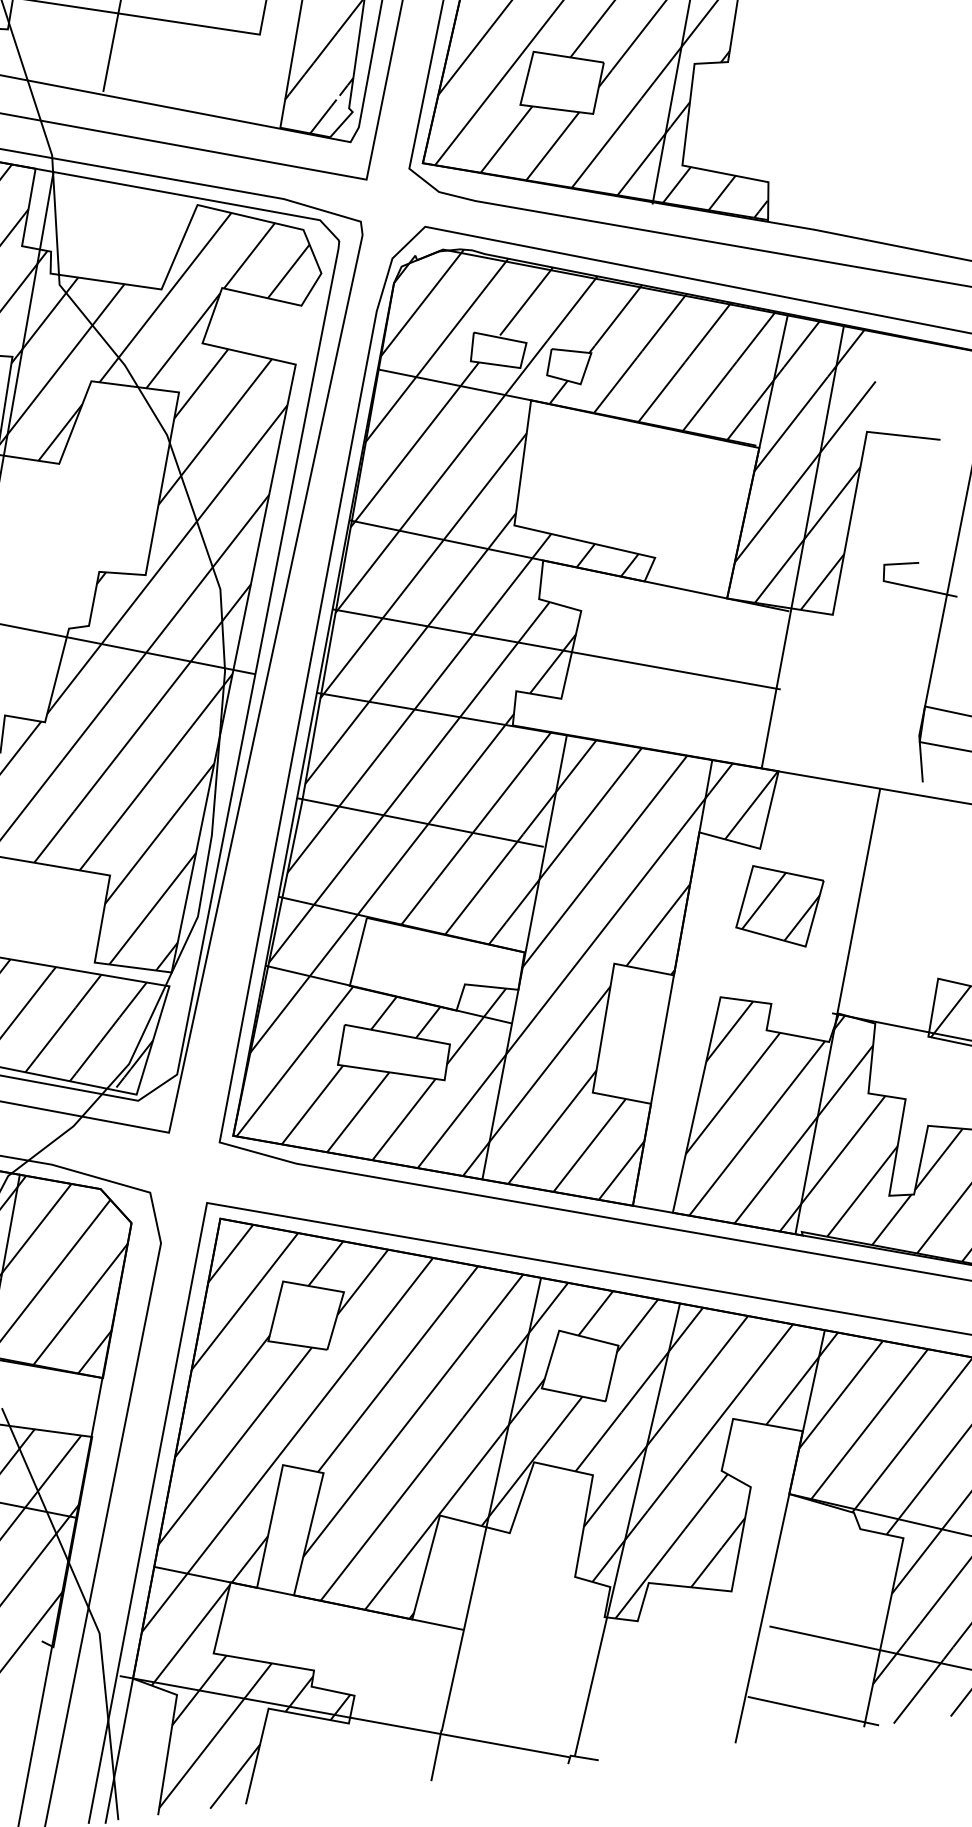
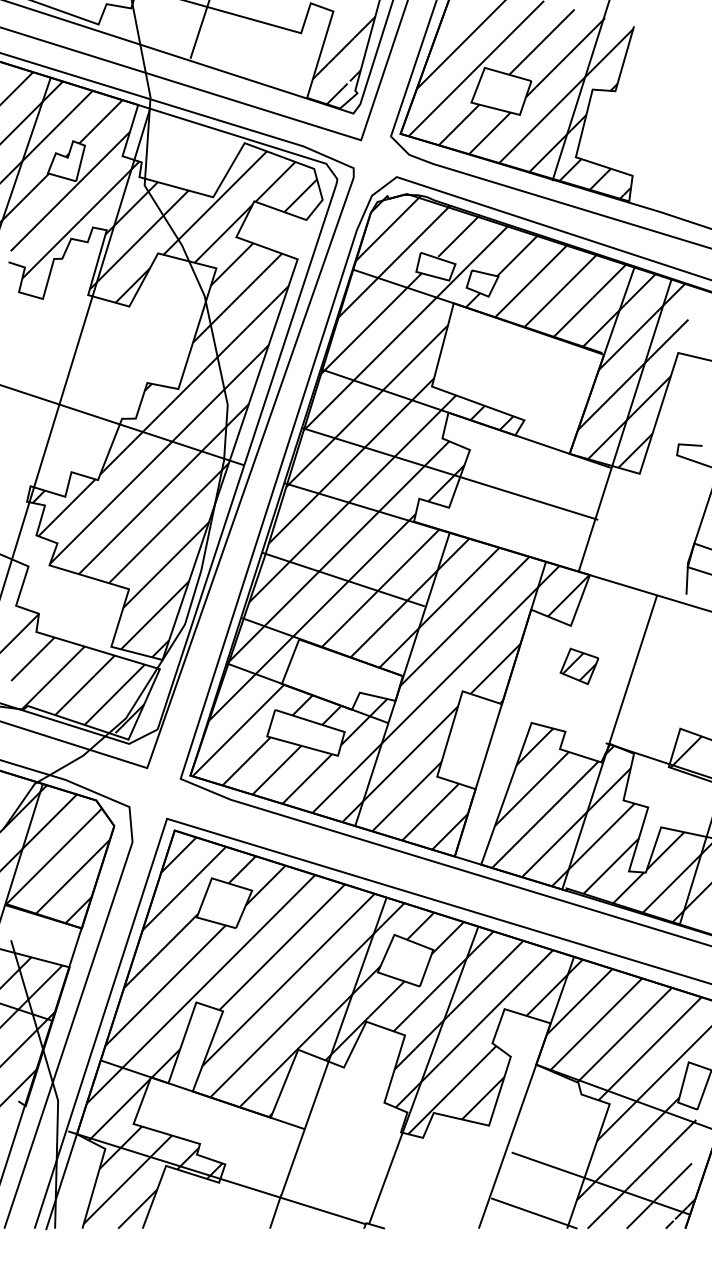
part: (780, 906) -> (579, 666), size x0.6

